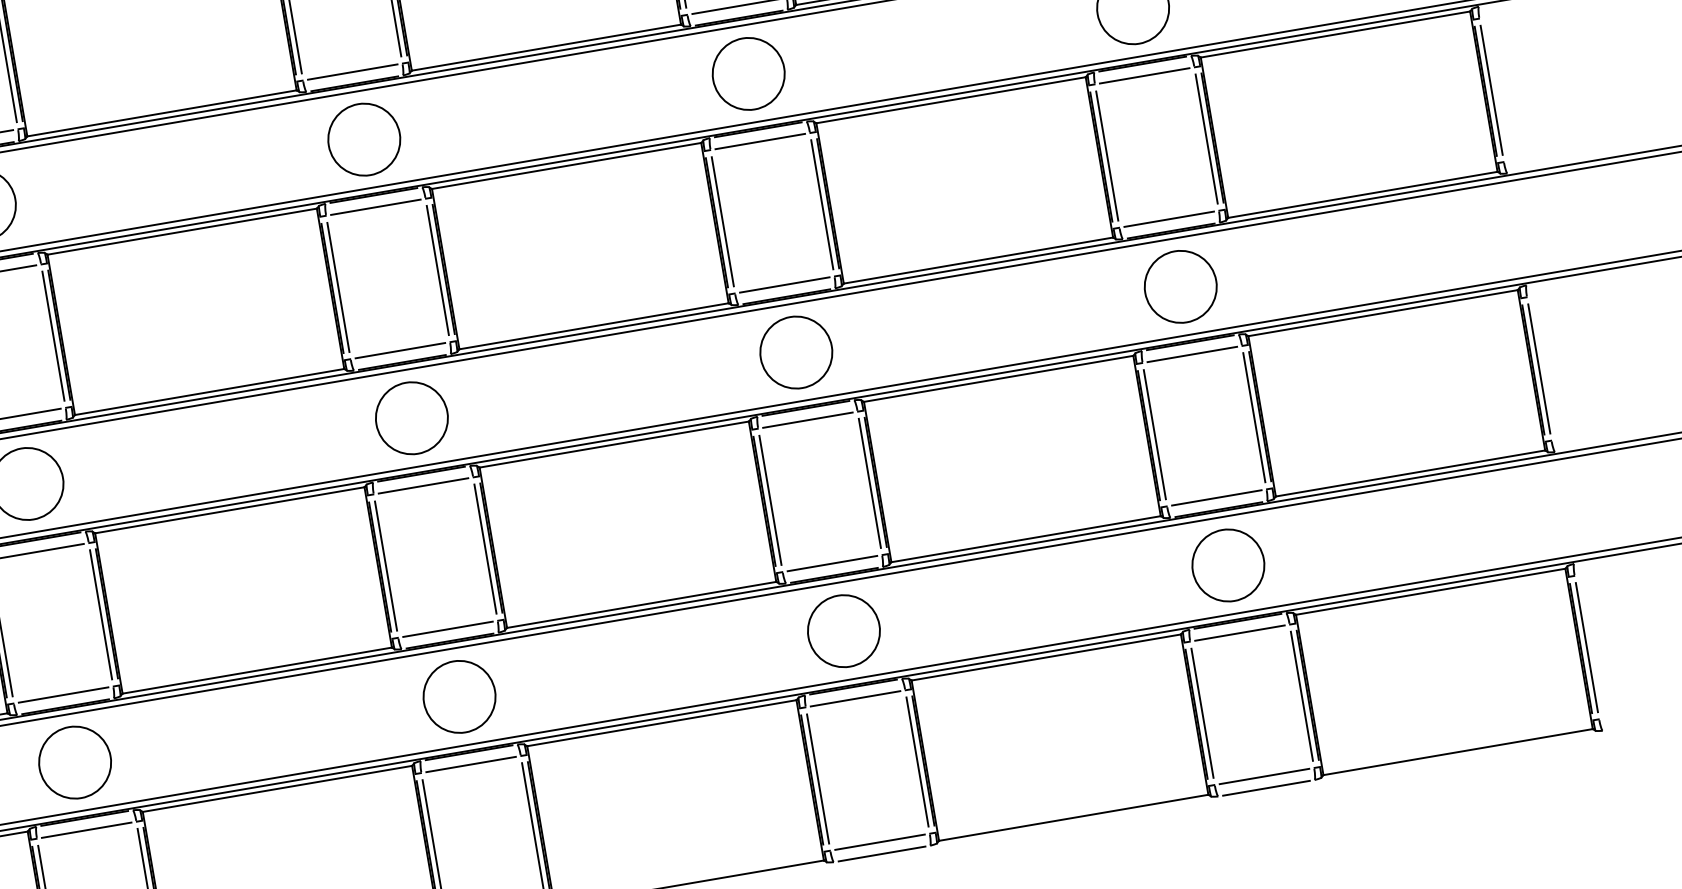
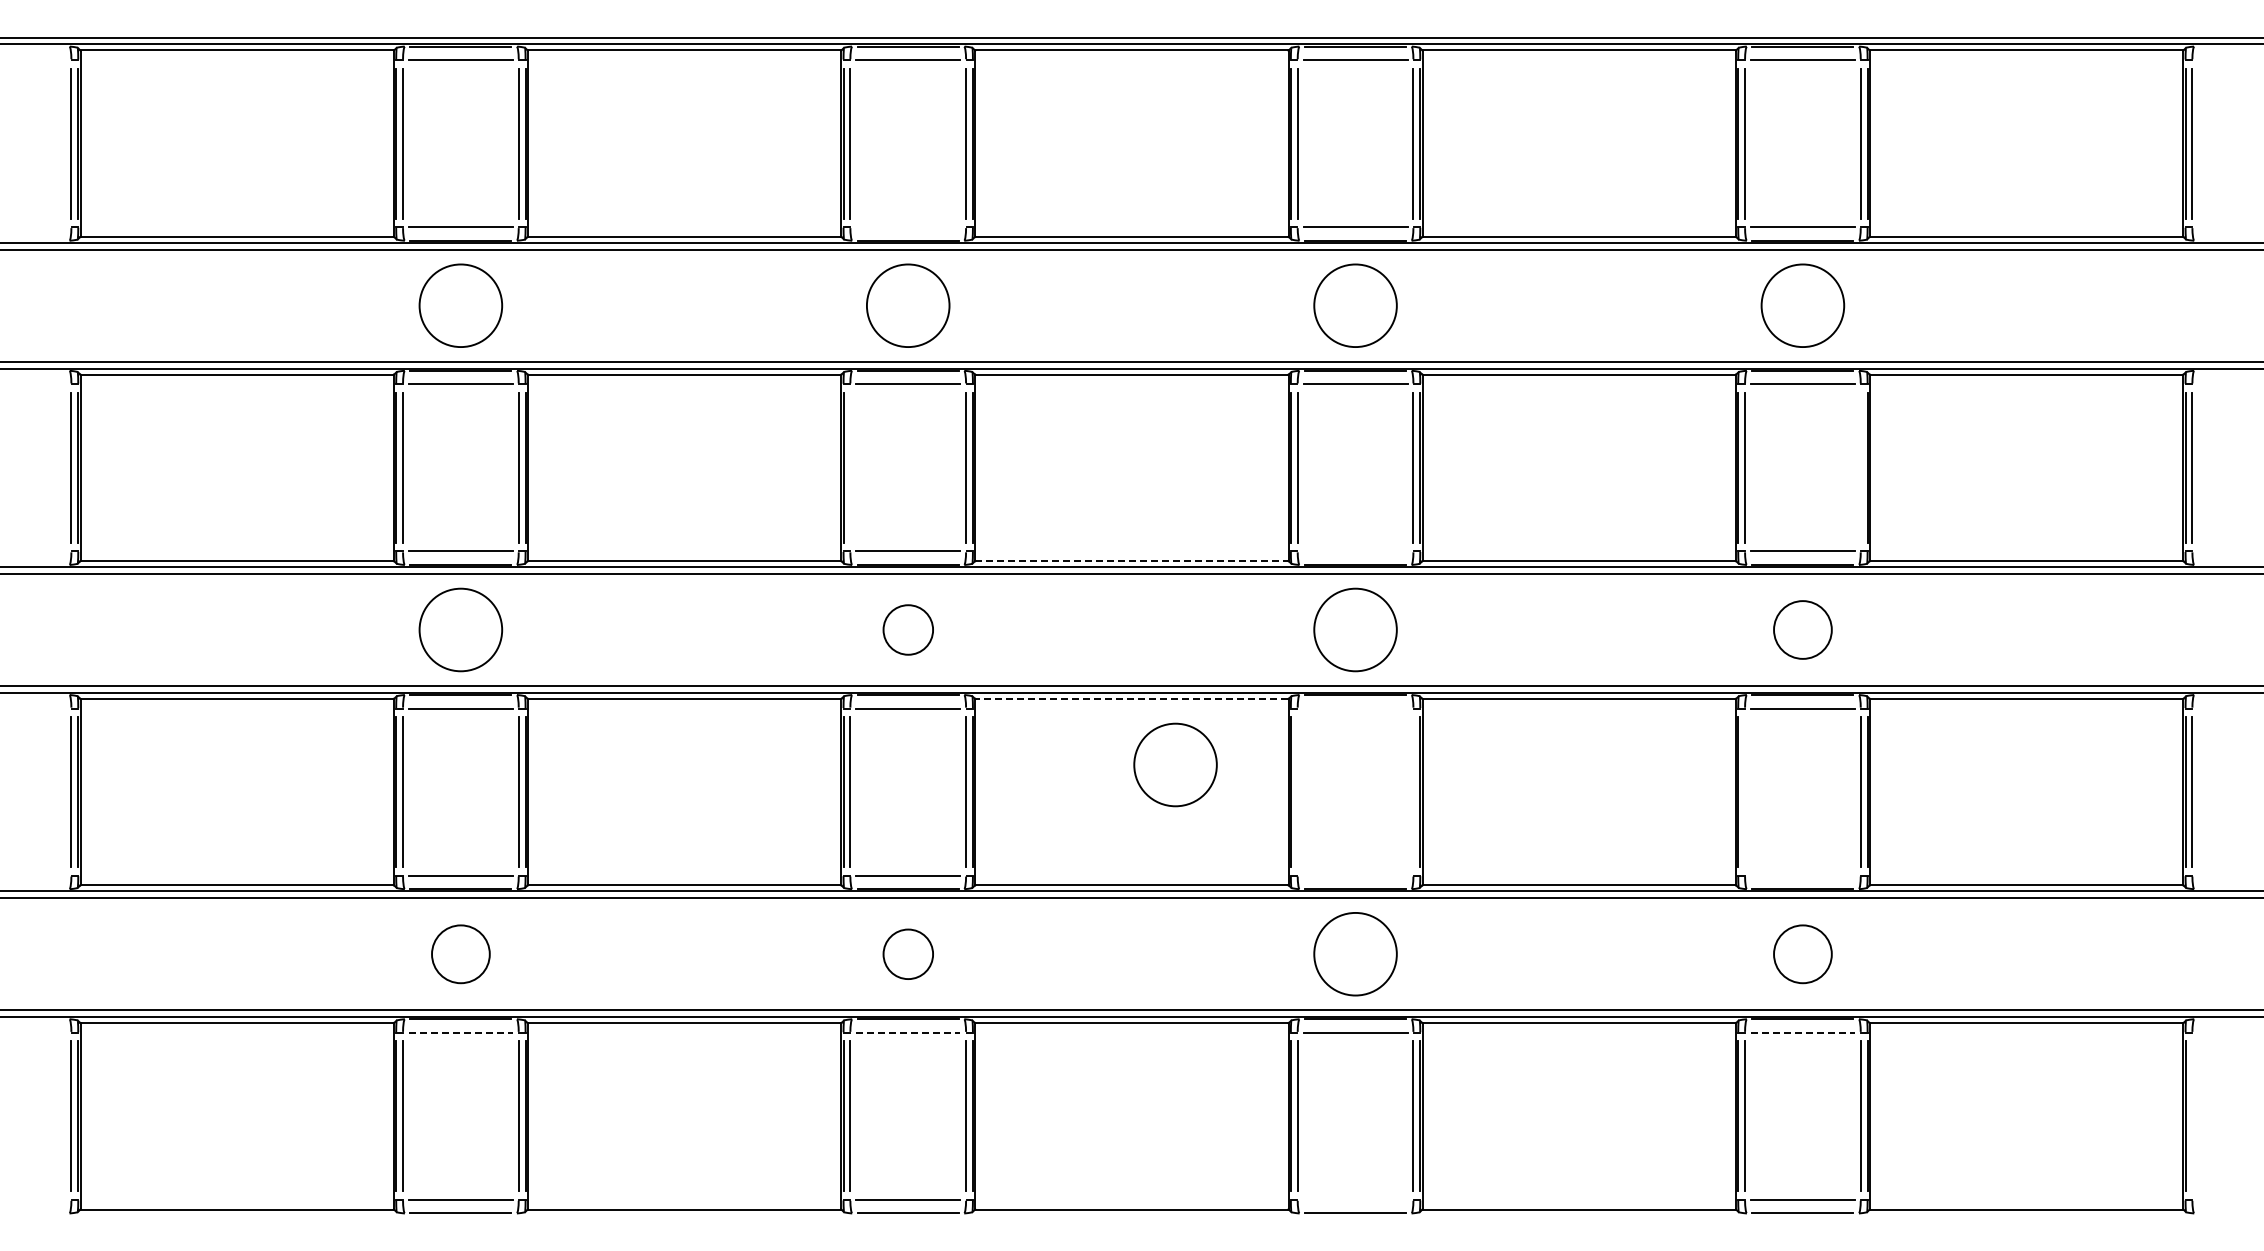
line: (353, 72) -> (908, 227), removed
line: (1206, 138) -> (1860, 467), removed
line: (784, 285) -> (1355, 551), removed
circle: (1180, 286) -> (1802, 629), size x0.7
line: (338, 287) -> (850, 467), removed
line: (594, 326) -> (1132, 561), solid -> dashed
circle: (412, 417) -> (908, 629), size x0.6
line: (807, 420) -> (1355, 708), removed
line: (1155, 434) -> (1745, 792), removed
line: (613, 444) -> (1131, 698), solid -> dashed
line: (870, 483) -> (1413, 792), removed
circle: (661, 494) -> (1175, 764), added
line: (1216, 497) -> (1802, 875), removed
line: (770, 500) -> (1297, 792), removed
line: (832, 563) -> (1355, 875), removed
circle: (1228, 565) -> (1802, 954), size x0.7
line: (1240, 632) -> (1803, 1032), solid -> dashed
line: (1587, 647) -> (2192, 1116), removed
circle: (459, 697) -> (908, 954), size x0.6
circle: (74, 762) -> (460, 954), size x0.7
line: (471, 764) -> (908, 1032), solid -> dashed
line: (87, 829) -> (461, 1032), solid -> dashed
line: (879, 841) -> (1355, 1199), removed

